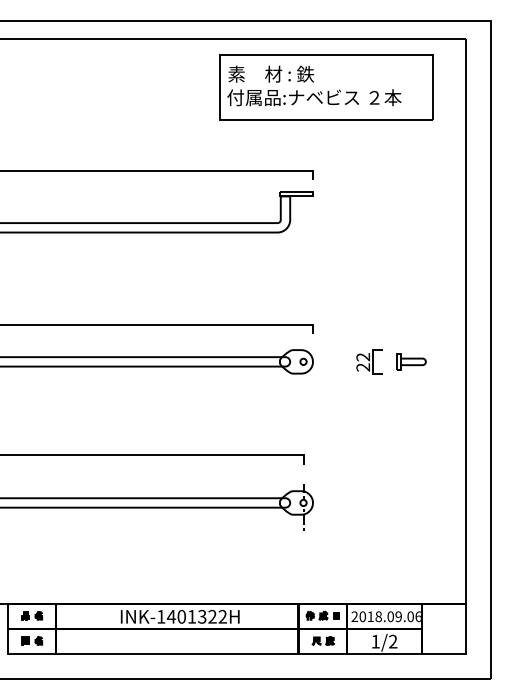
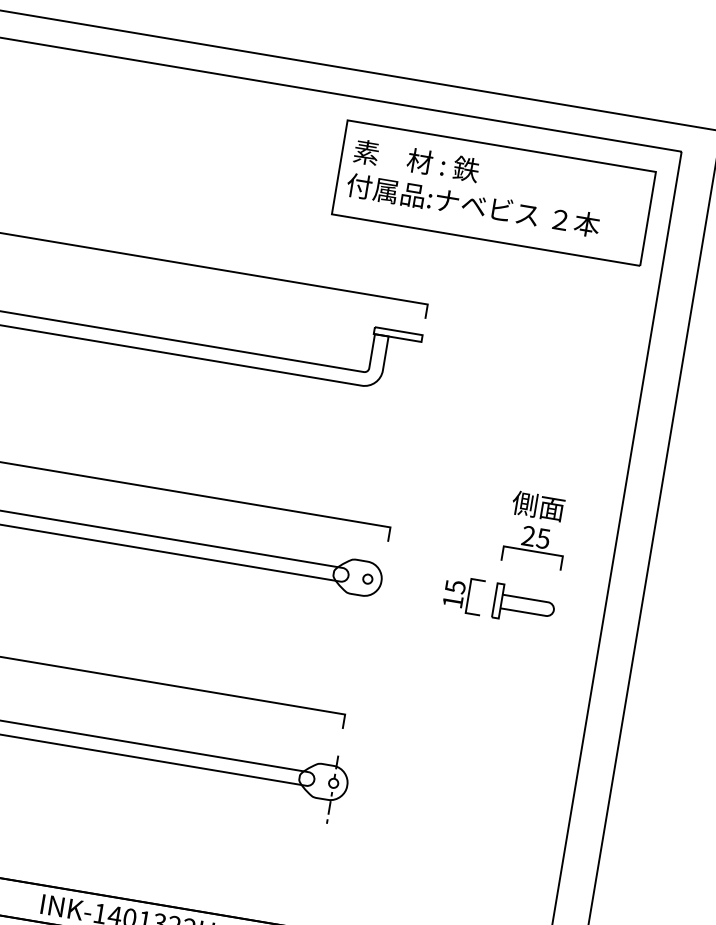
part: (326, 87) -> (493, 193), moved
part: (411, 309) -> (536, 529), added
part: (411, 361) -> (524, 604), size x1.43
text: (363, 362) -> (454, 594), 22 -> 15

